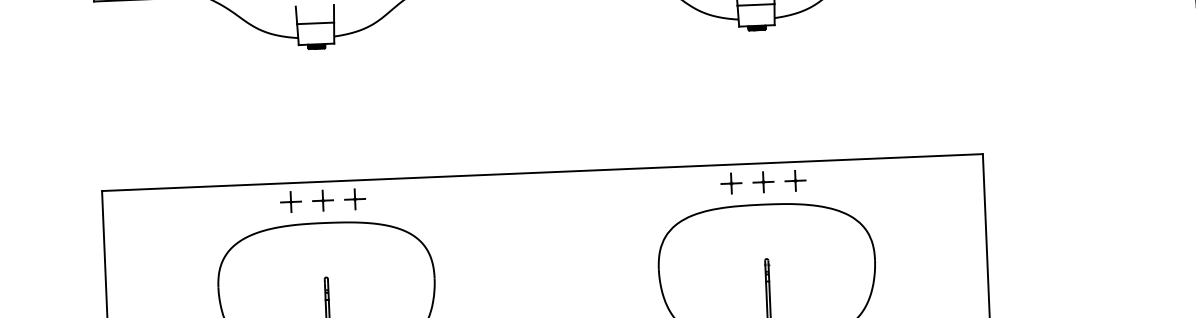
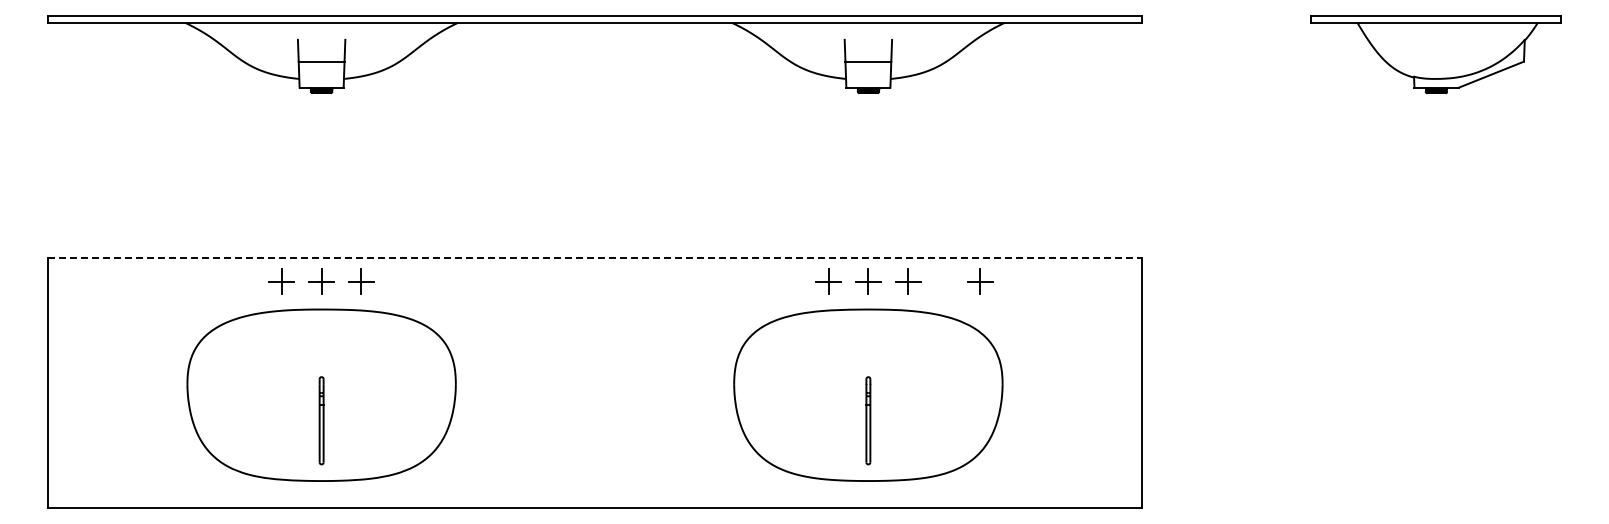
line: (542, 172) -> (595, 258), solid -> dashed
part: (853, 178) -> (980, 281), added

